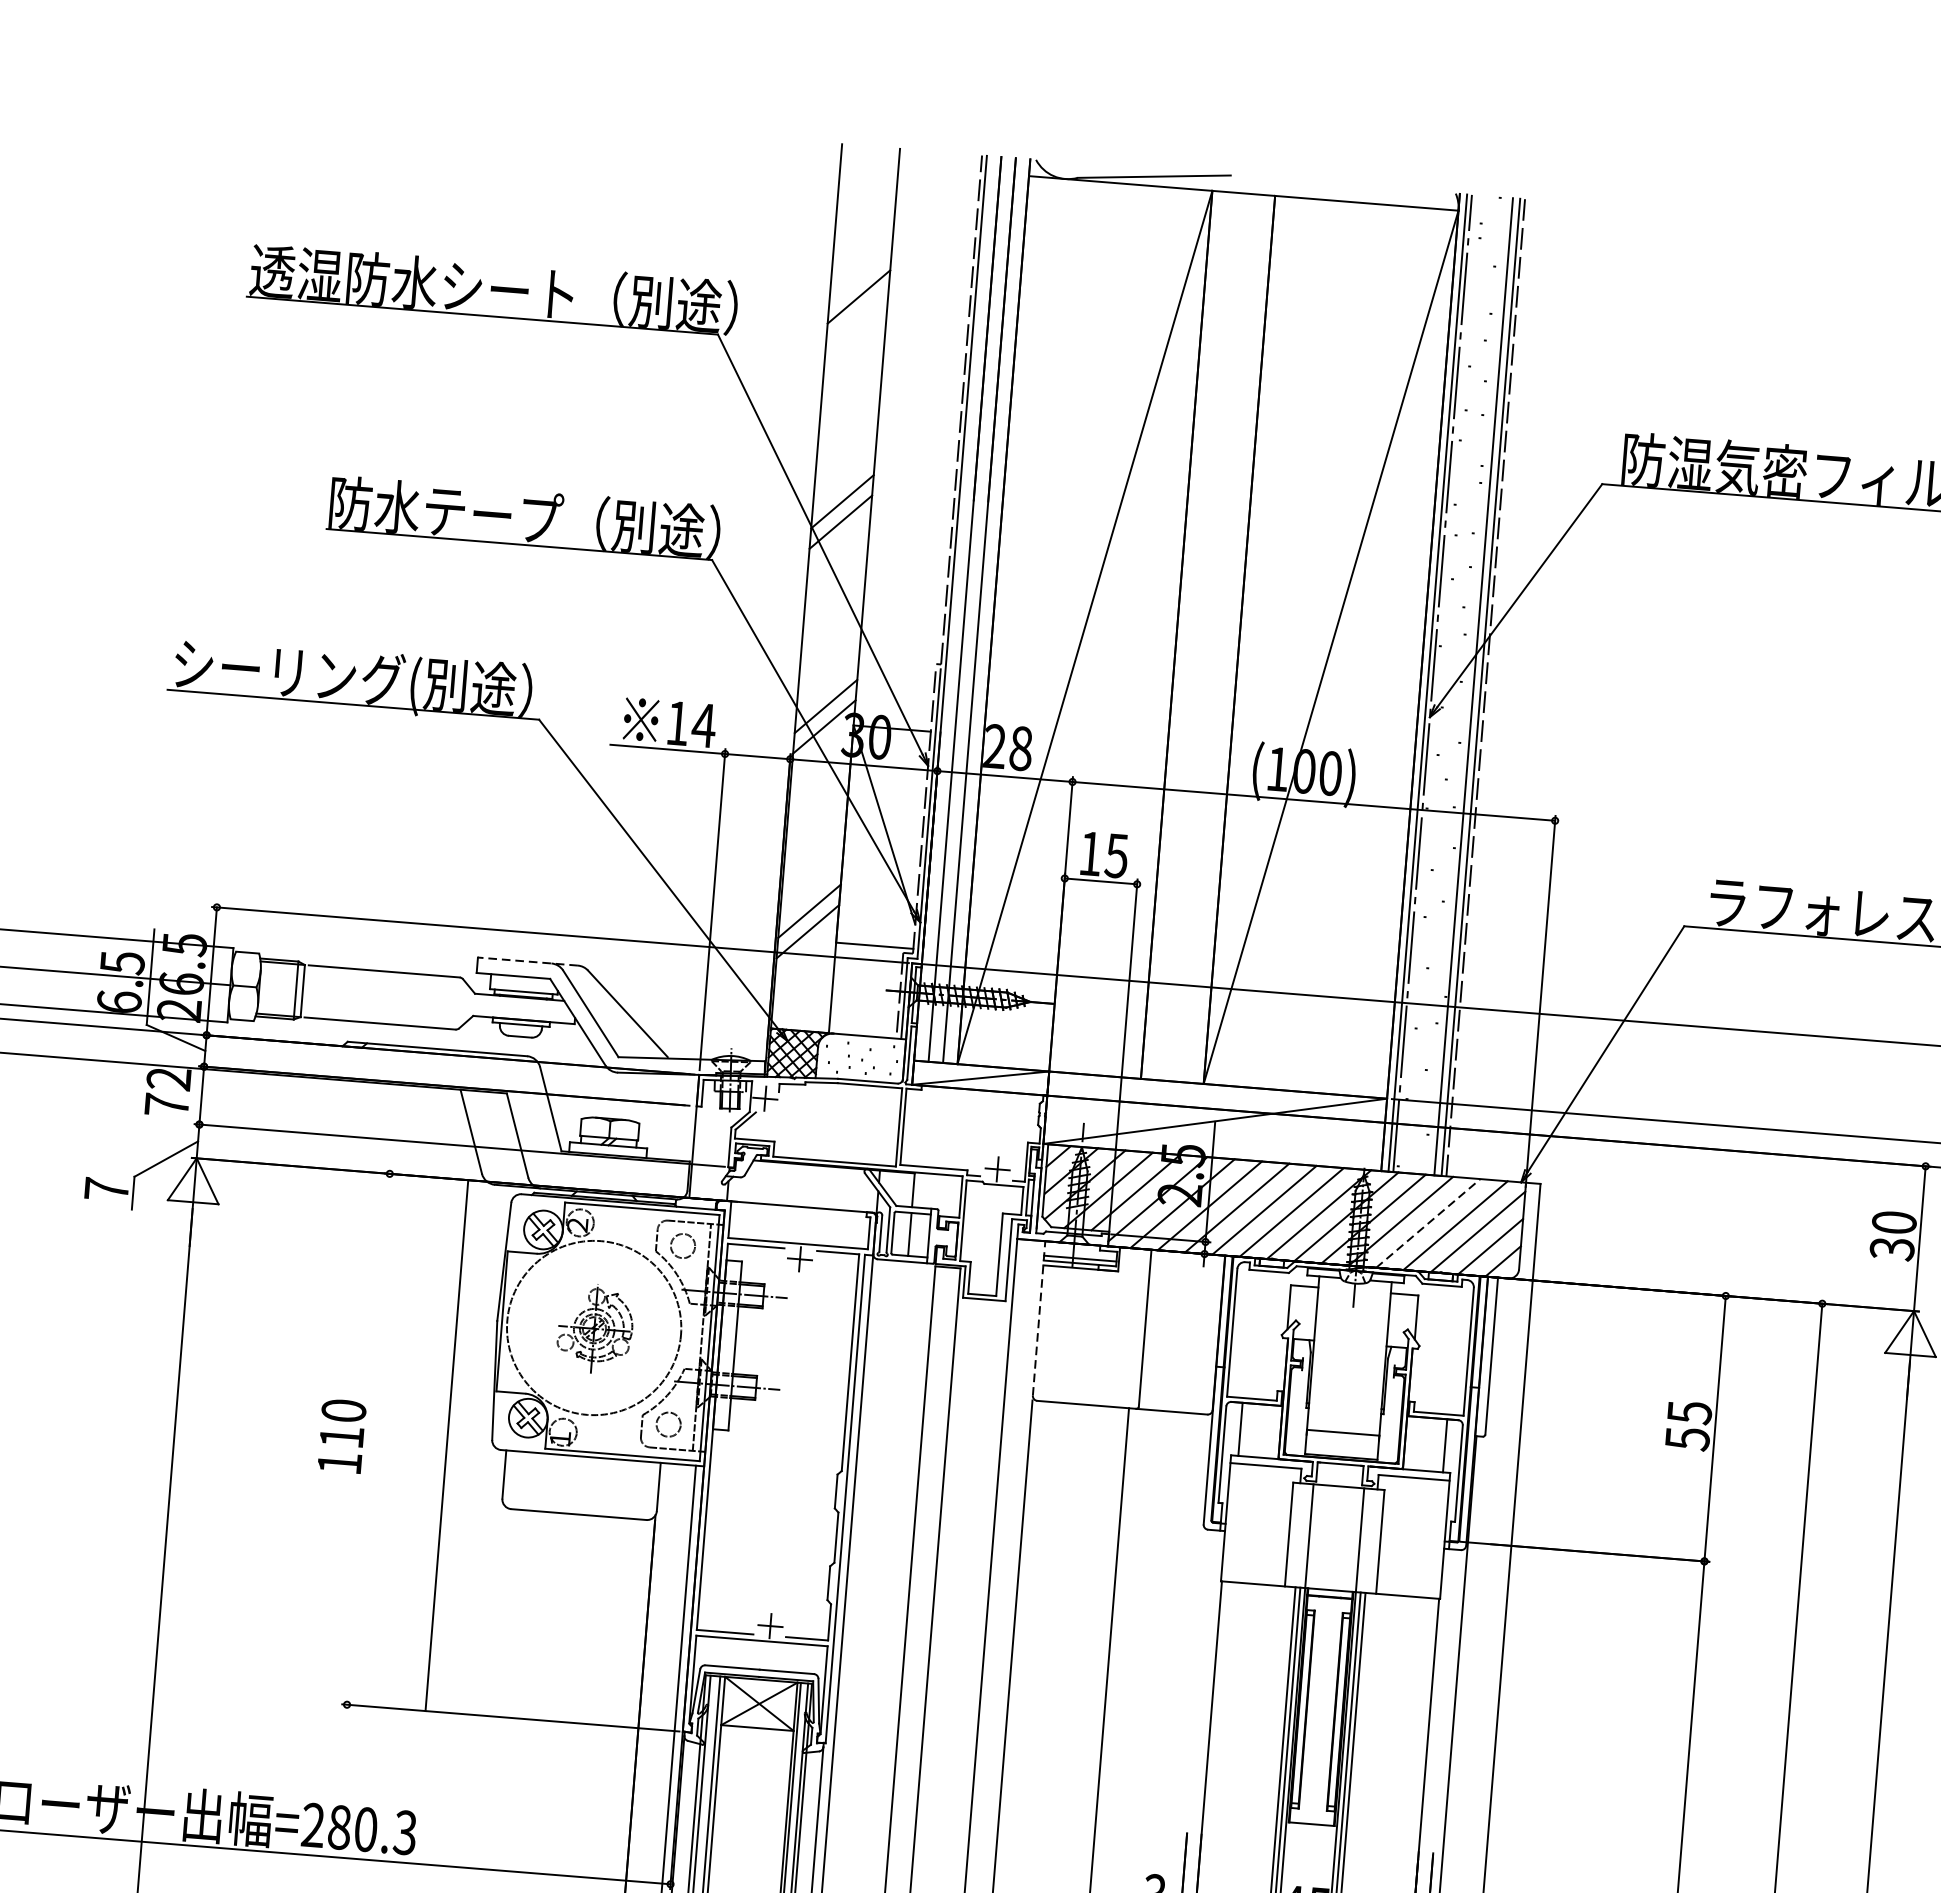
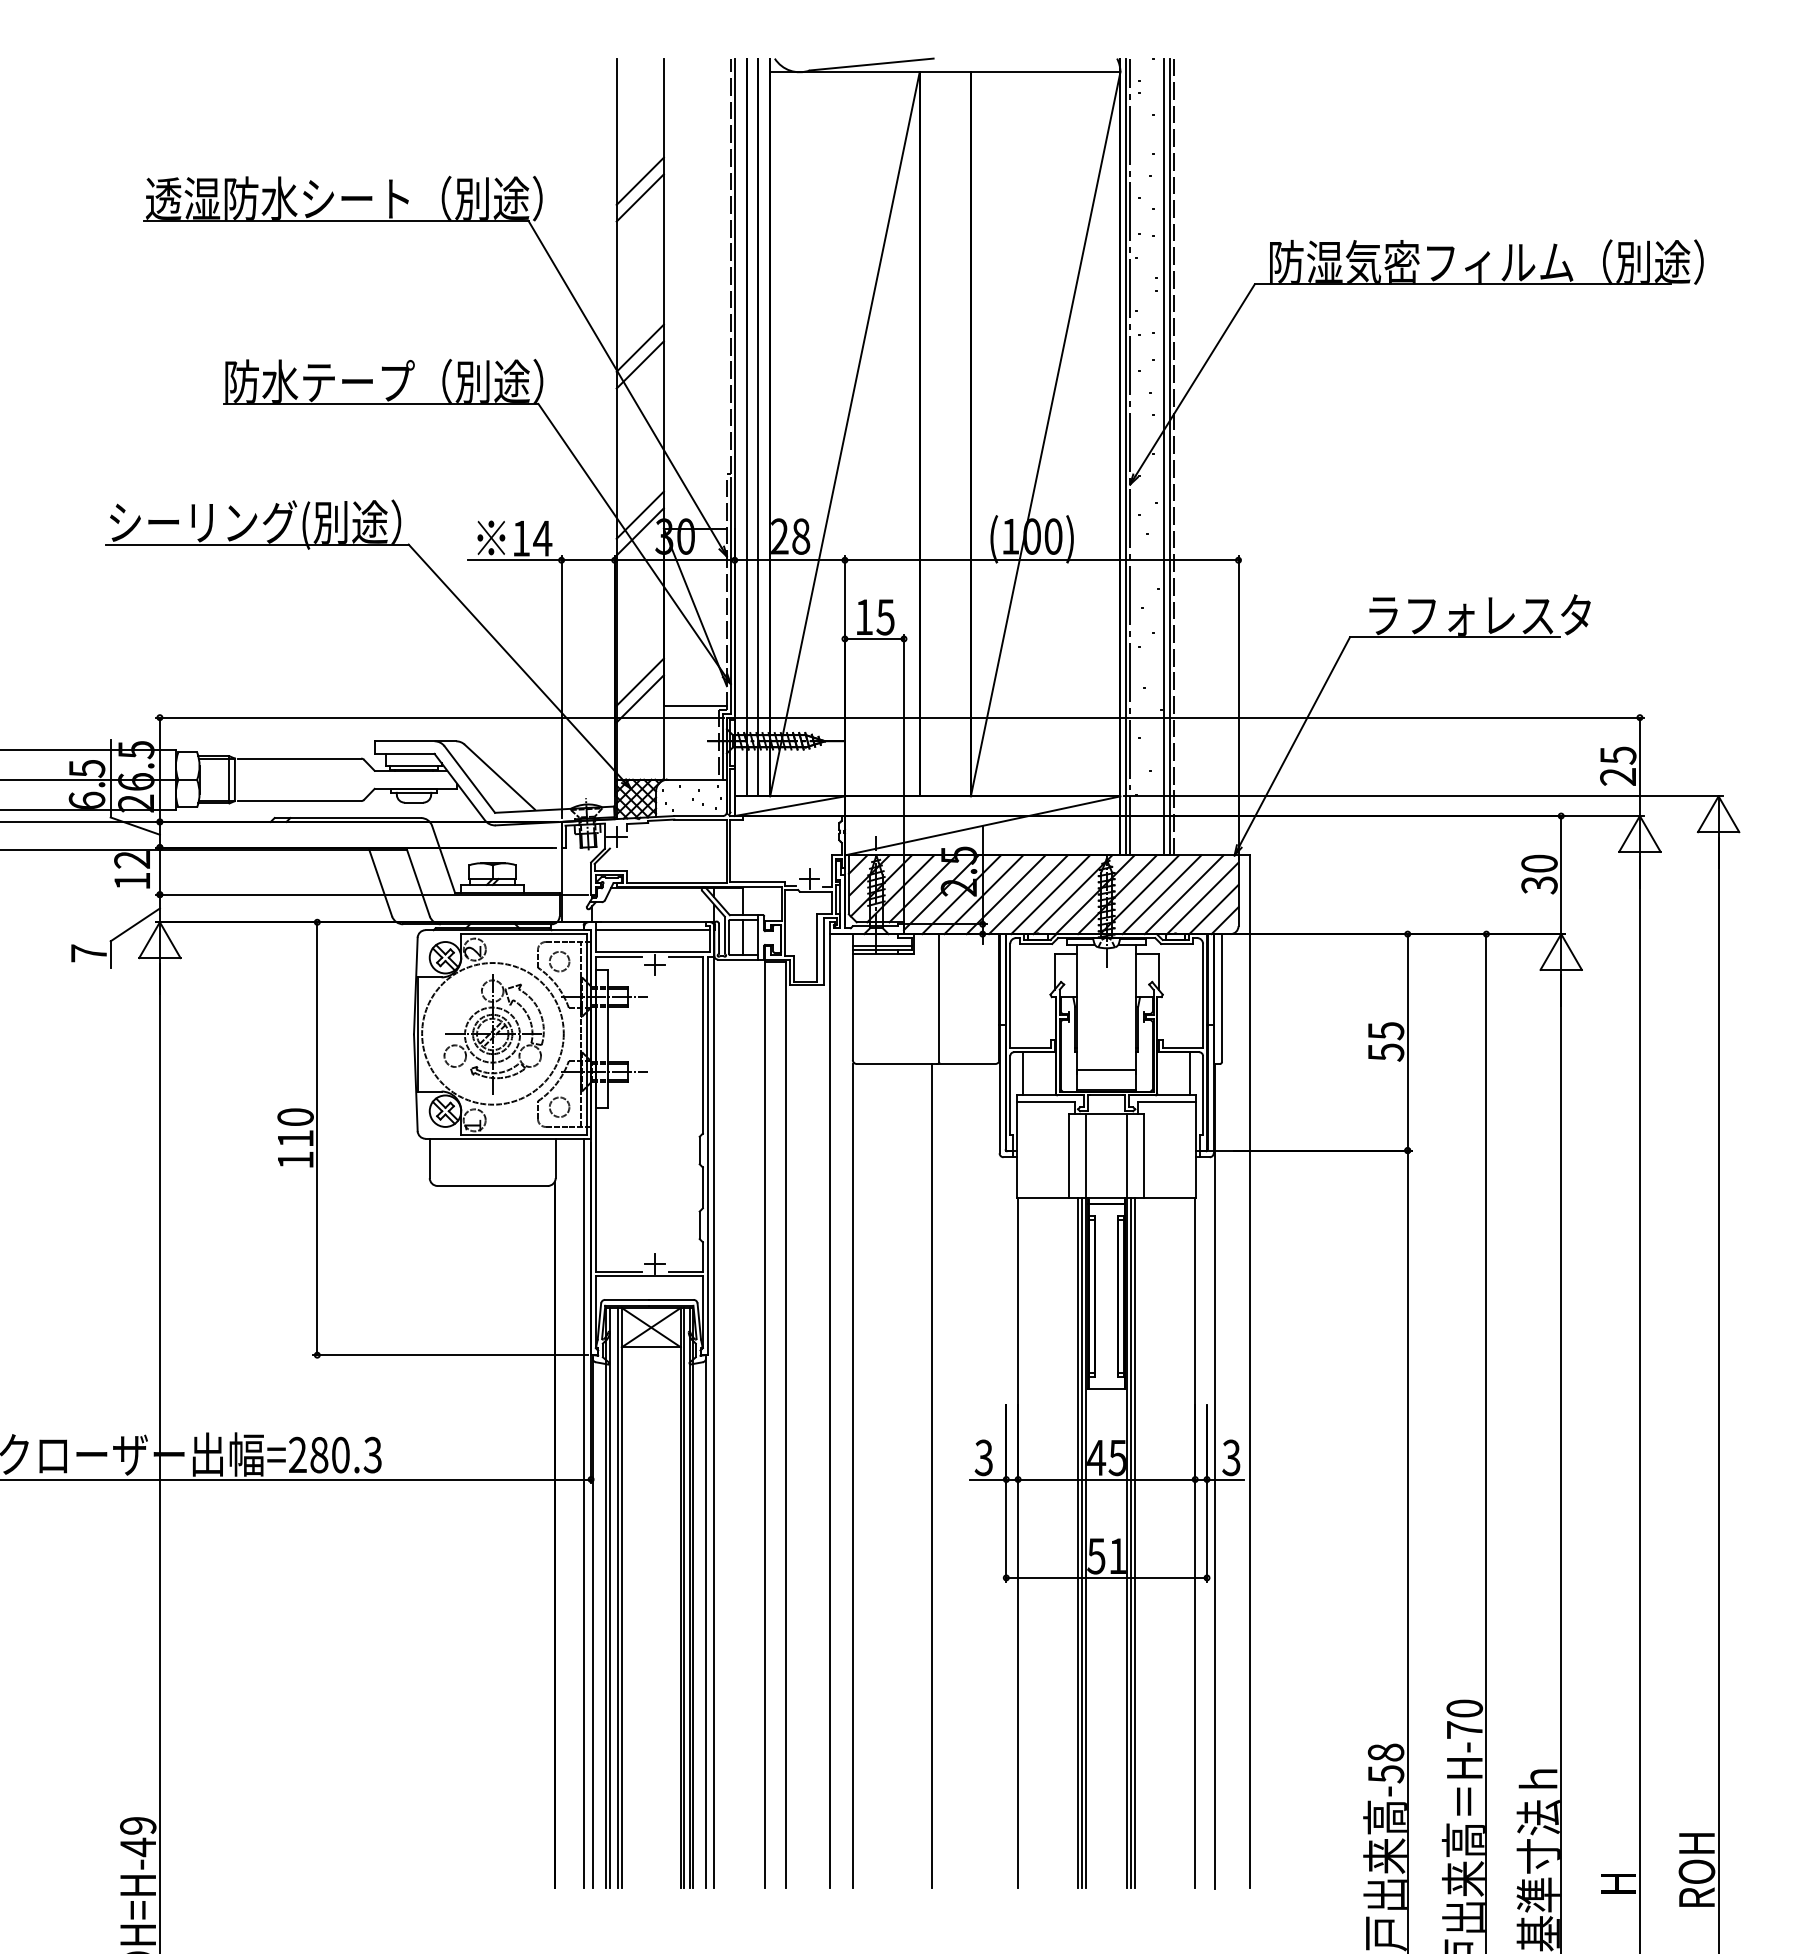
line: (856, 316) -> (639, 197), added
line: (528, 961) -> (415, 741), dashed -> solid
text: (166, 1104) -> (131, 880), 72 -> 12
line: (800, 1217) -> (652, 930), added
line: (1427, 1223) -> (1161, 894), dashed -> solid
line: (1038, 1318) -> (852, 997), dashed -> solid
part: (594, 1328) -> (493, 1034), size x1.67
line: (447, 1445) -> (317, 1138), moved

